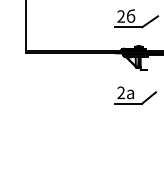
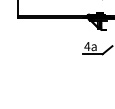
text: (121, 92) -> (87, 46), 2 -> 4

